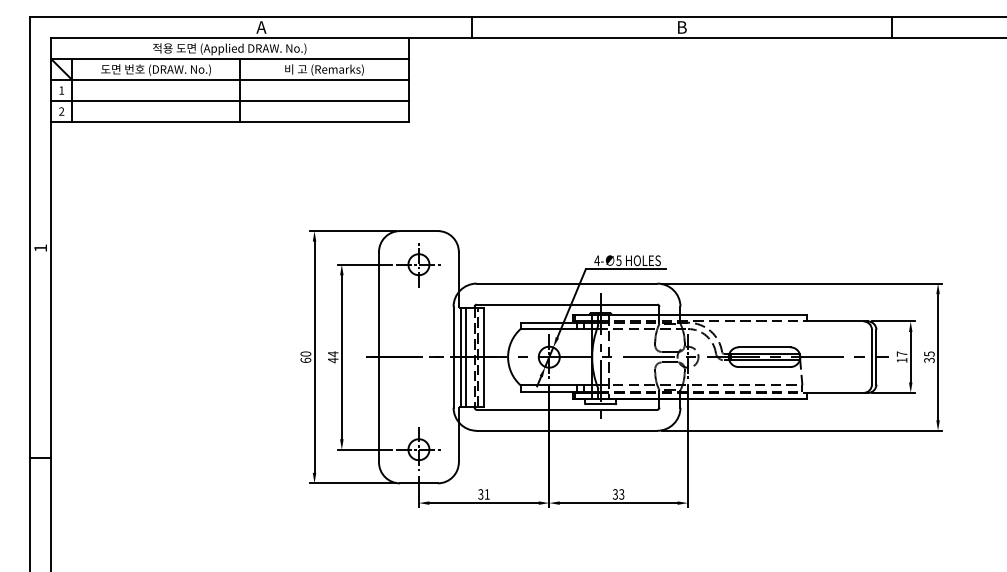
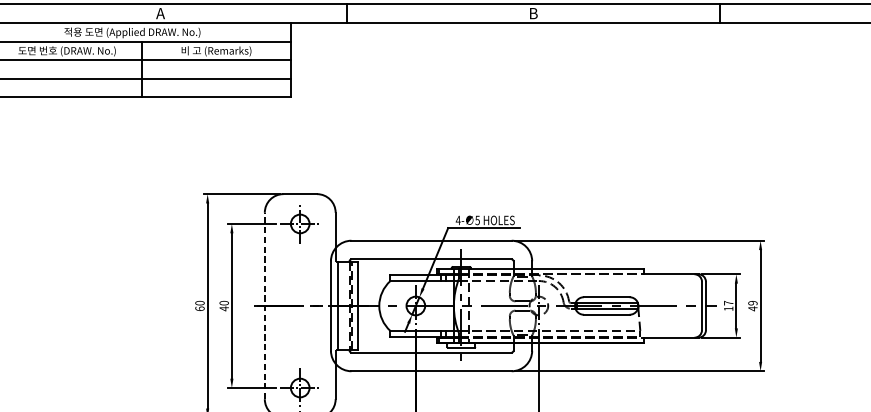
text: (332, 353) -> (223, 302), 44 -> 40
line: (379, 356) -> (265, 305), solid -> dashed
line: (465, 356) -> (341, 305), removed
text: (929, 357) -> (753, 306), 35 -> 49

